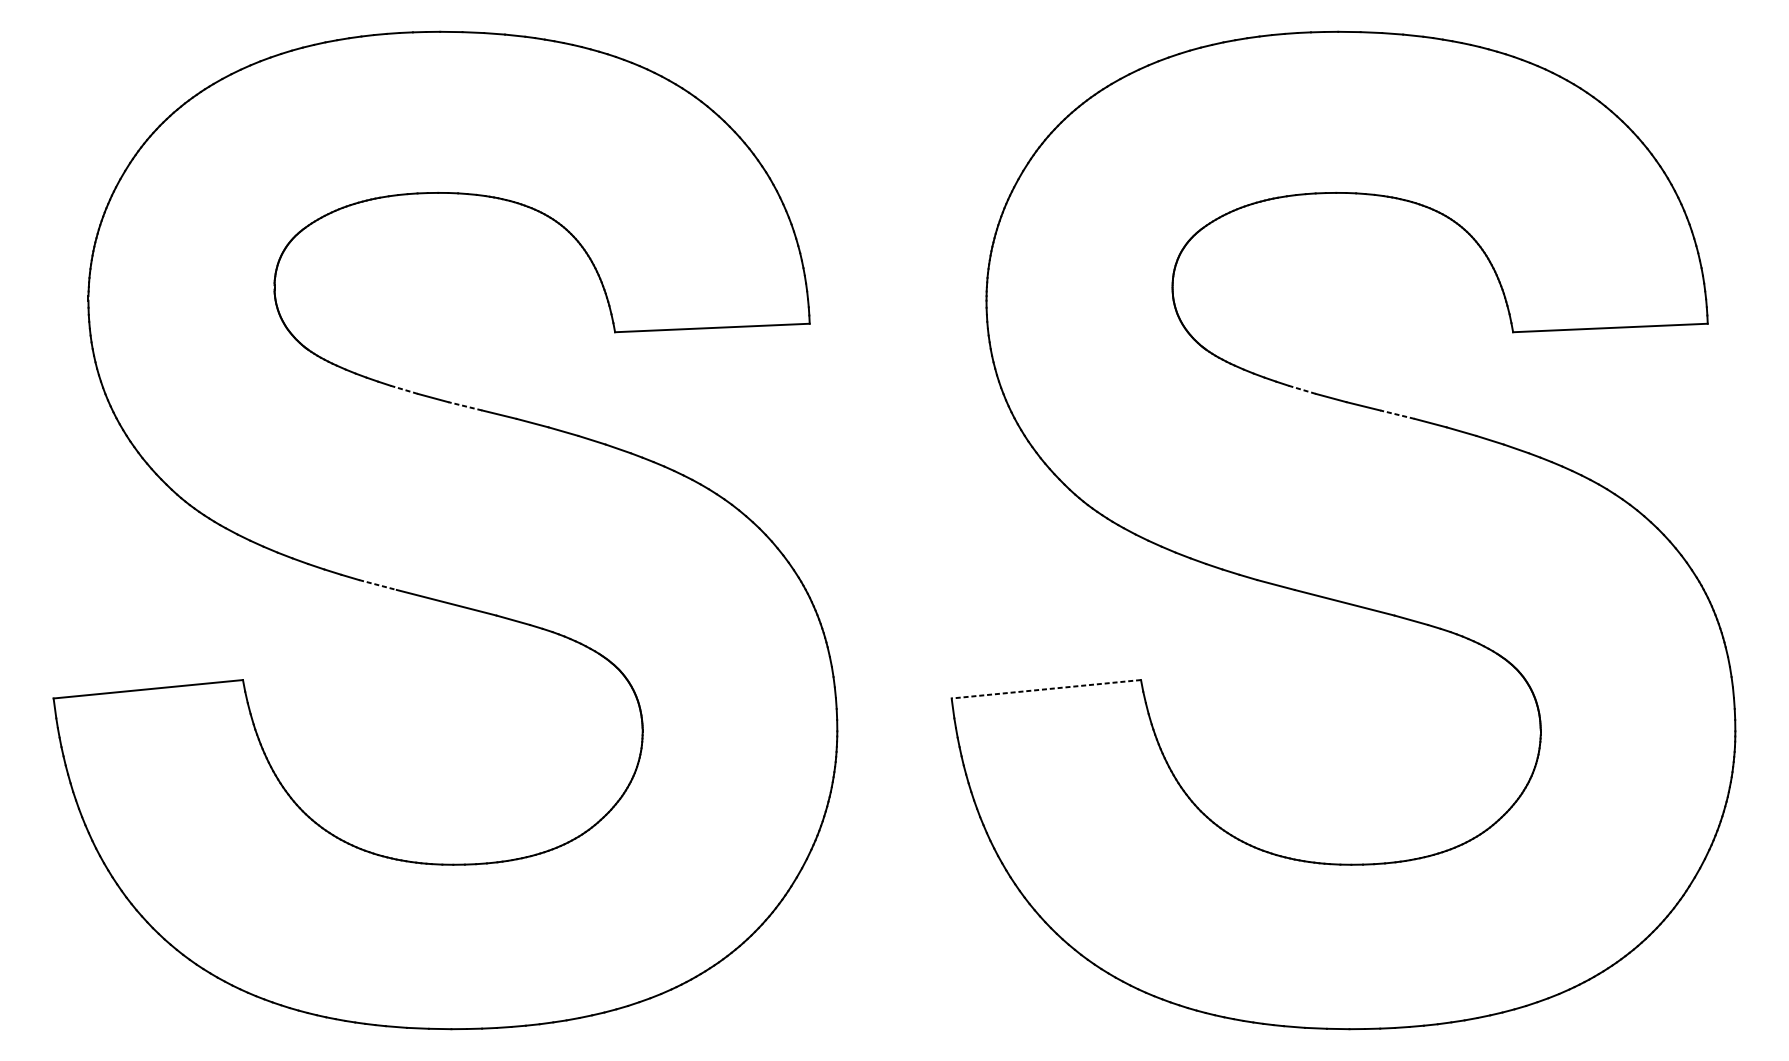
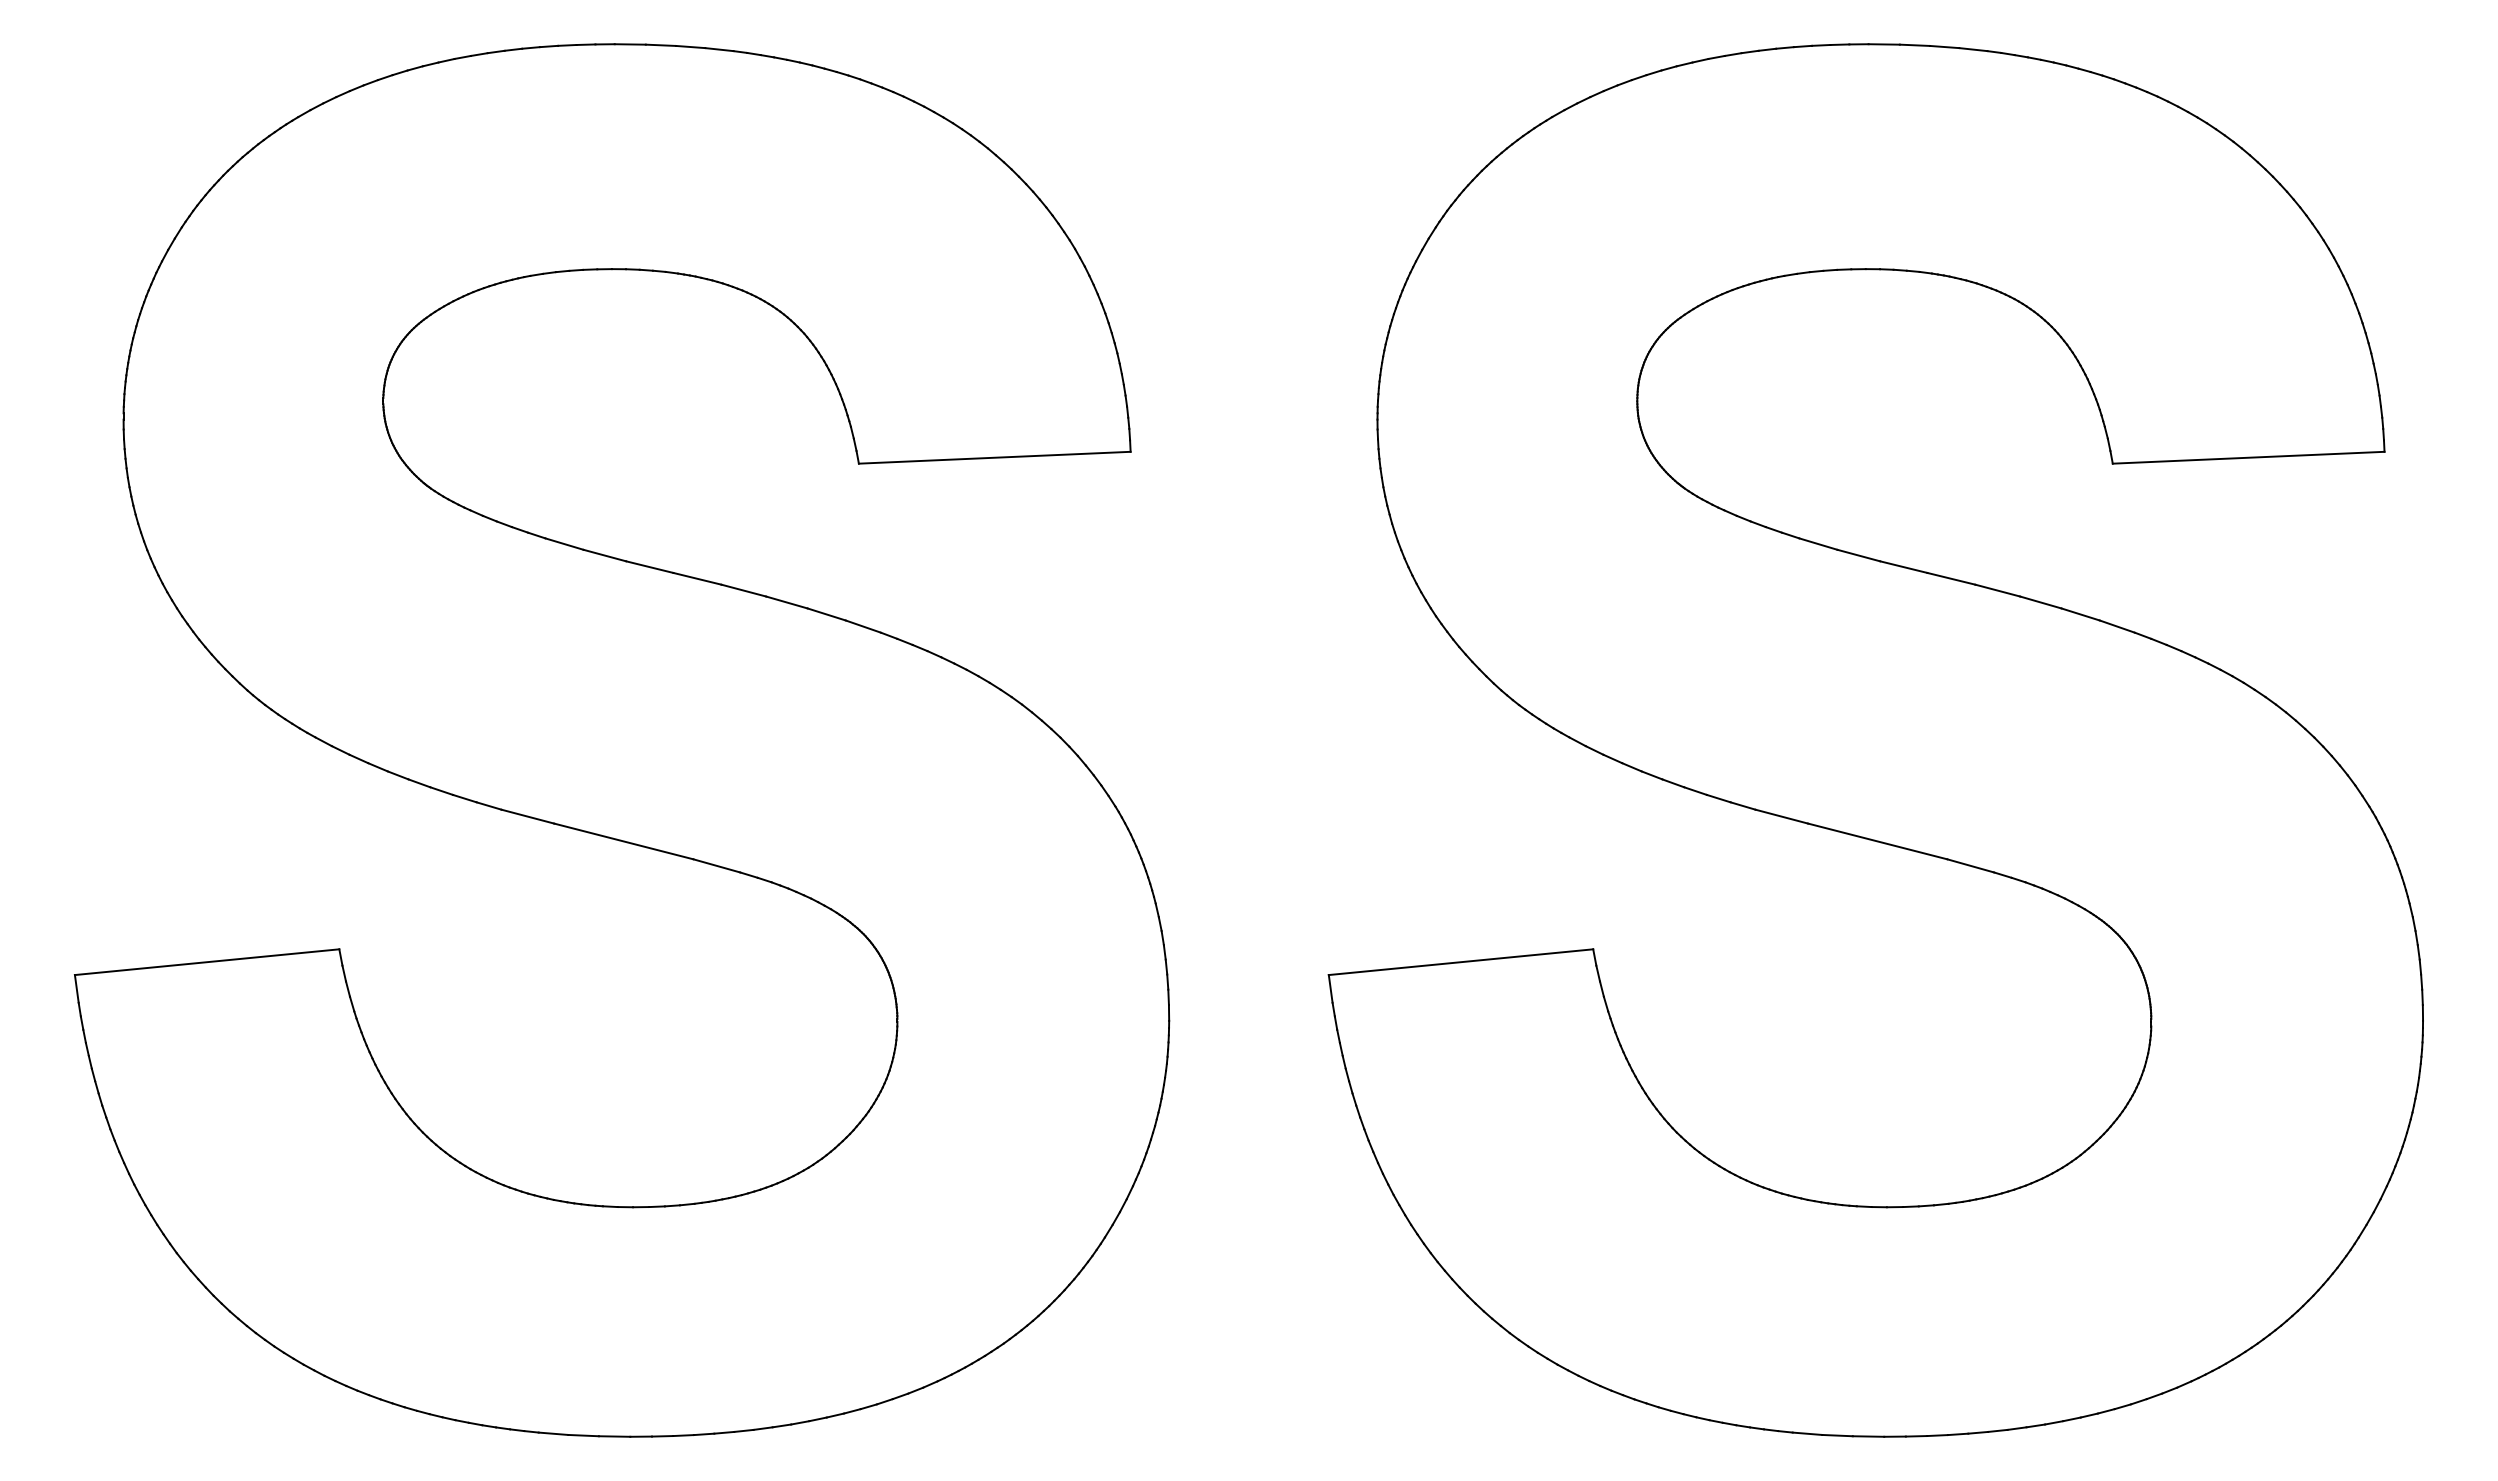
line: (404, 390) -> (564, 544), dashed -> solid
line: (1302, 390) -> (1818, 544), dashed -> solid
line: (465, 406) -> (649, 567), dashed -> solid
line: (1397, 414) -> (1951, 578), dashed -> solid
line: (378, 584) -> (528, 816), dashed -> solid
line: (1046, 689) -> (1461, 962), dashed -> solid

